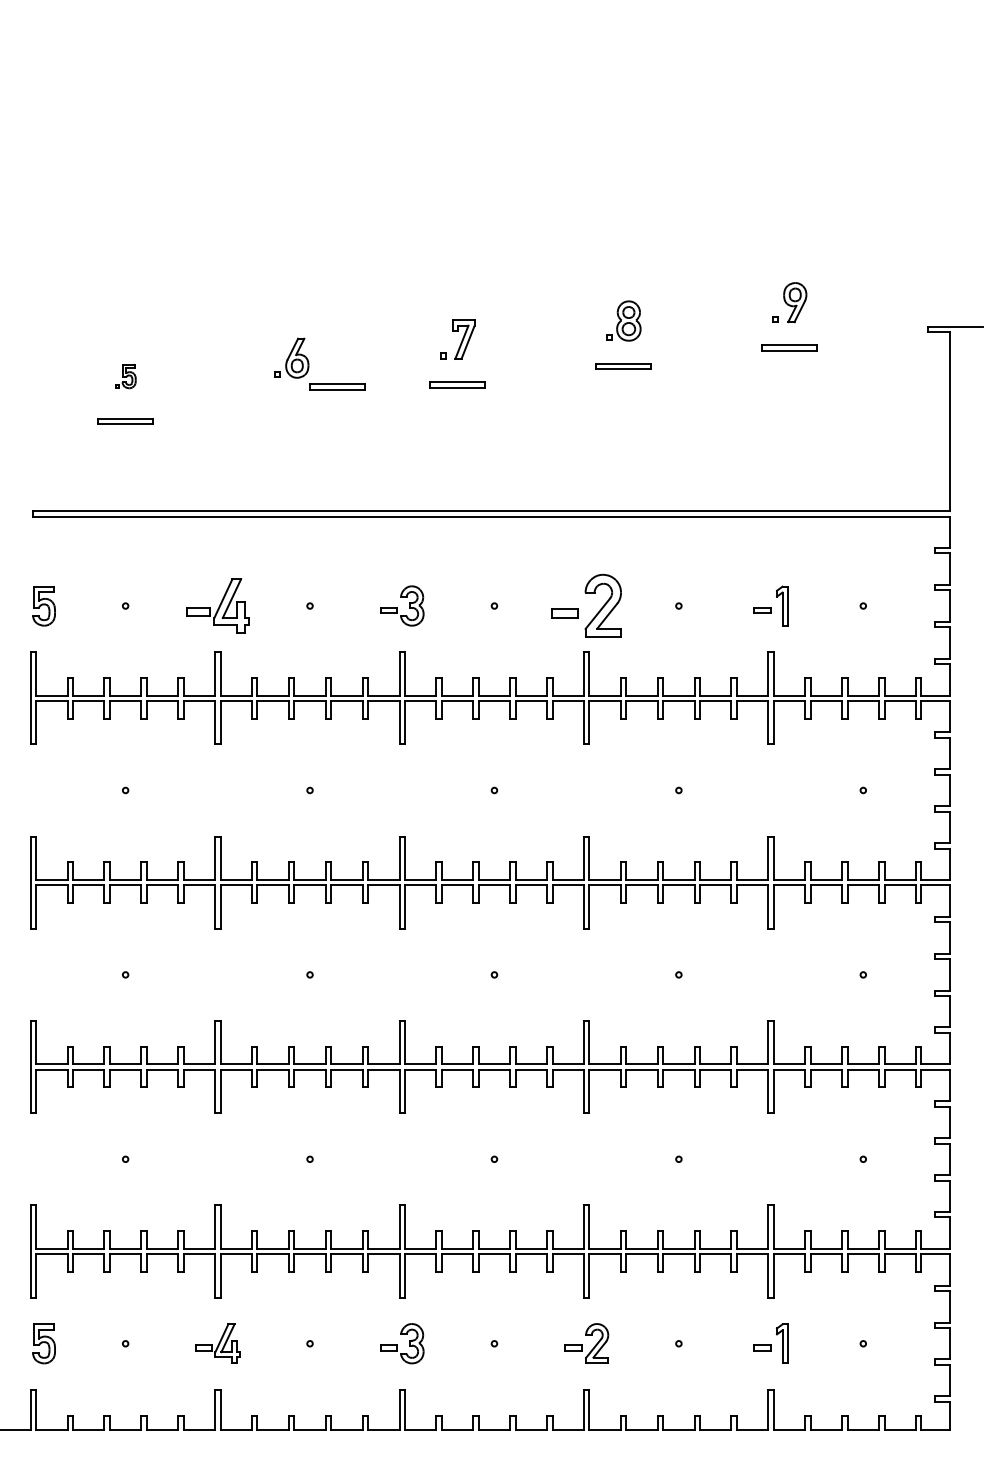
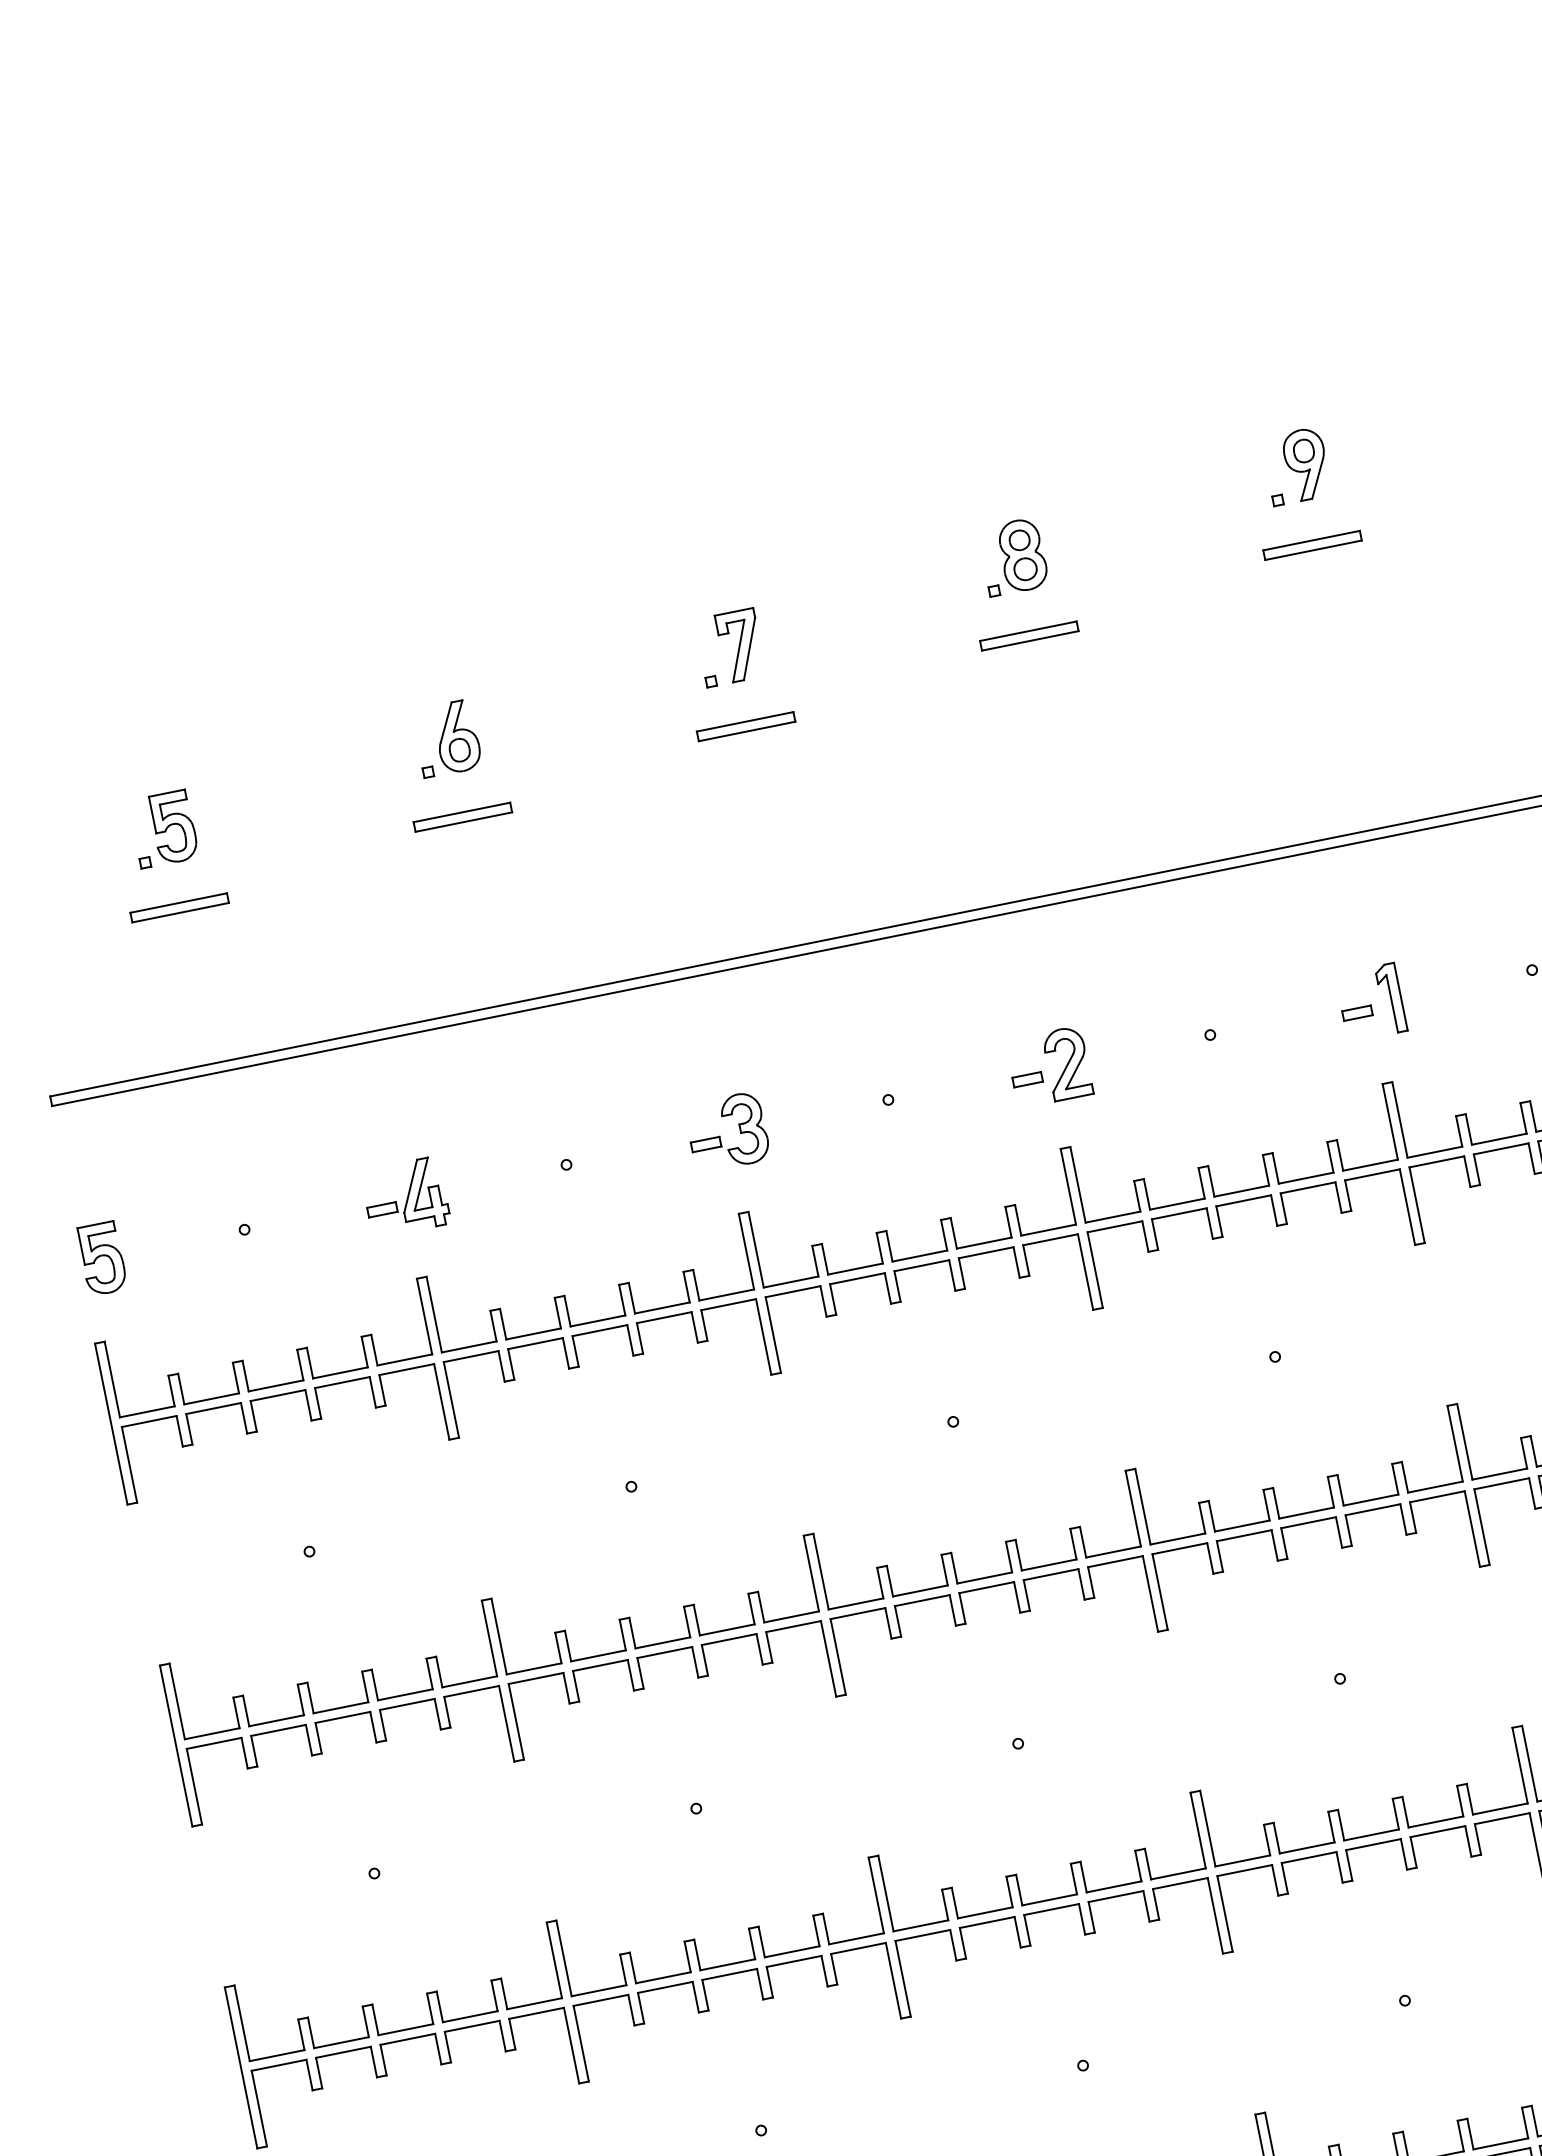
part: (125, 376) -> (163, 829), size x1.67
part: (337, 386) -> (462, 816), moved
part: (217, 605) -> (404, 1196), size x0.71
part: (586, 605) -> (1048, 1066), size x0.62

